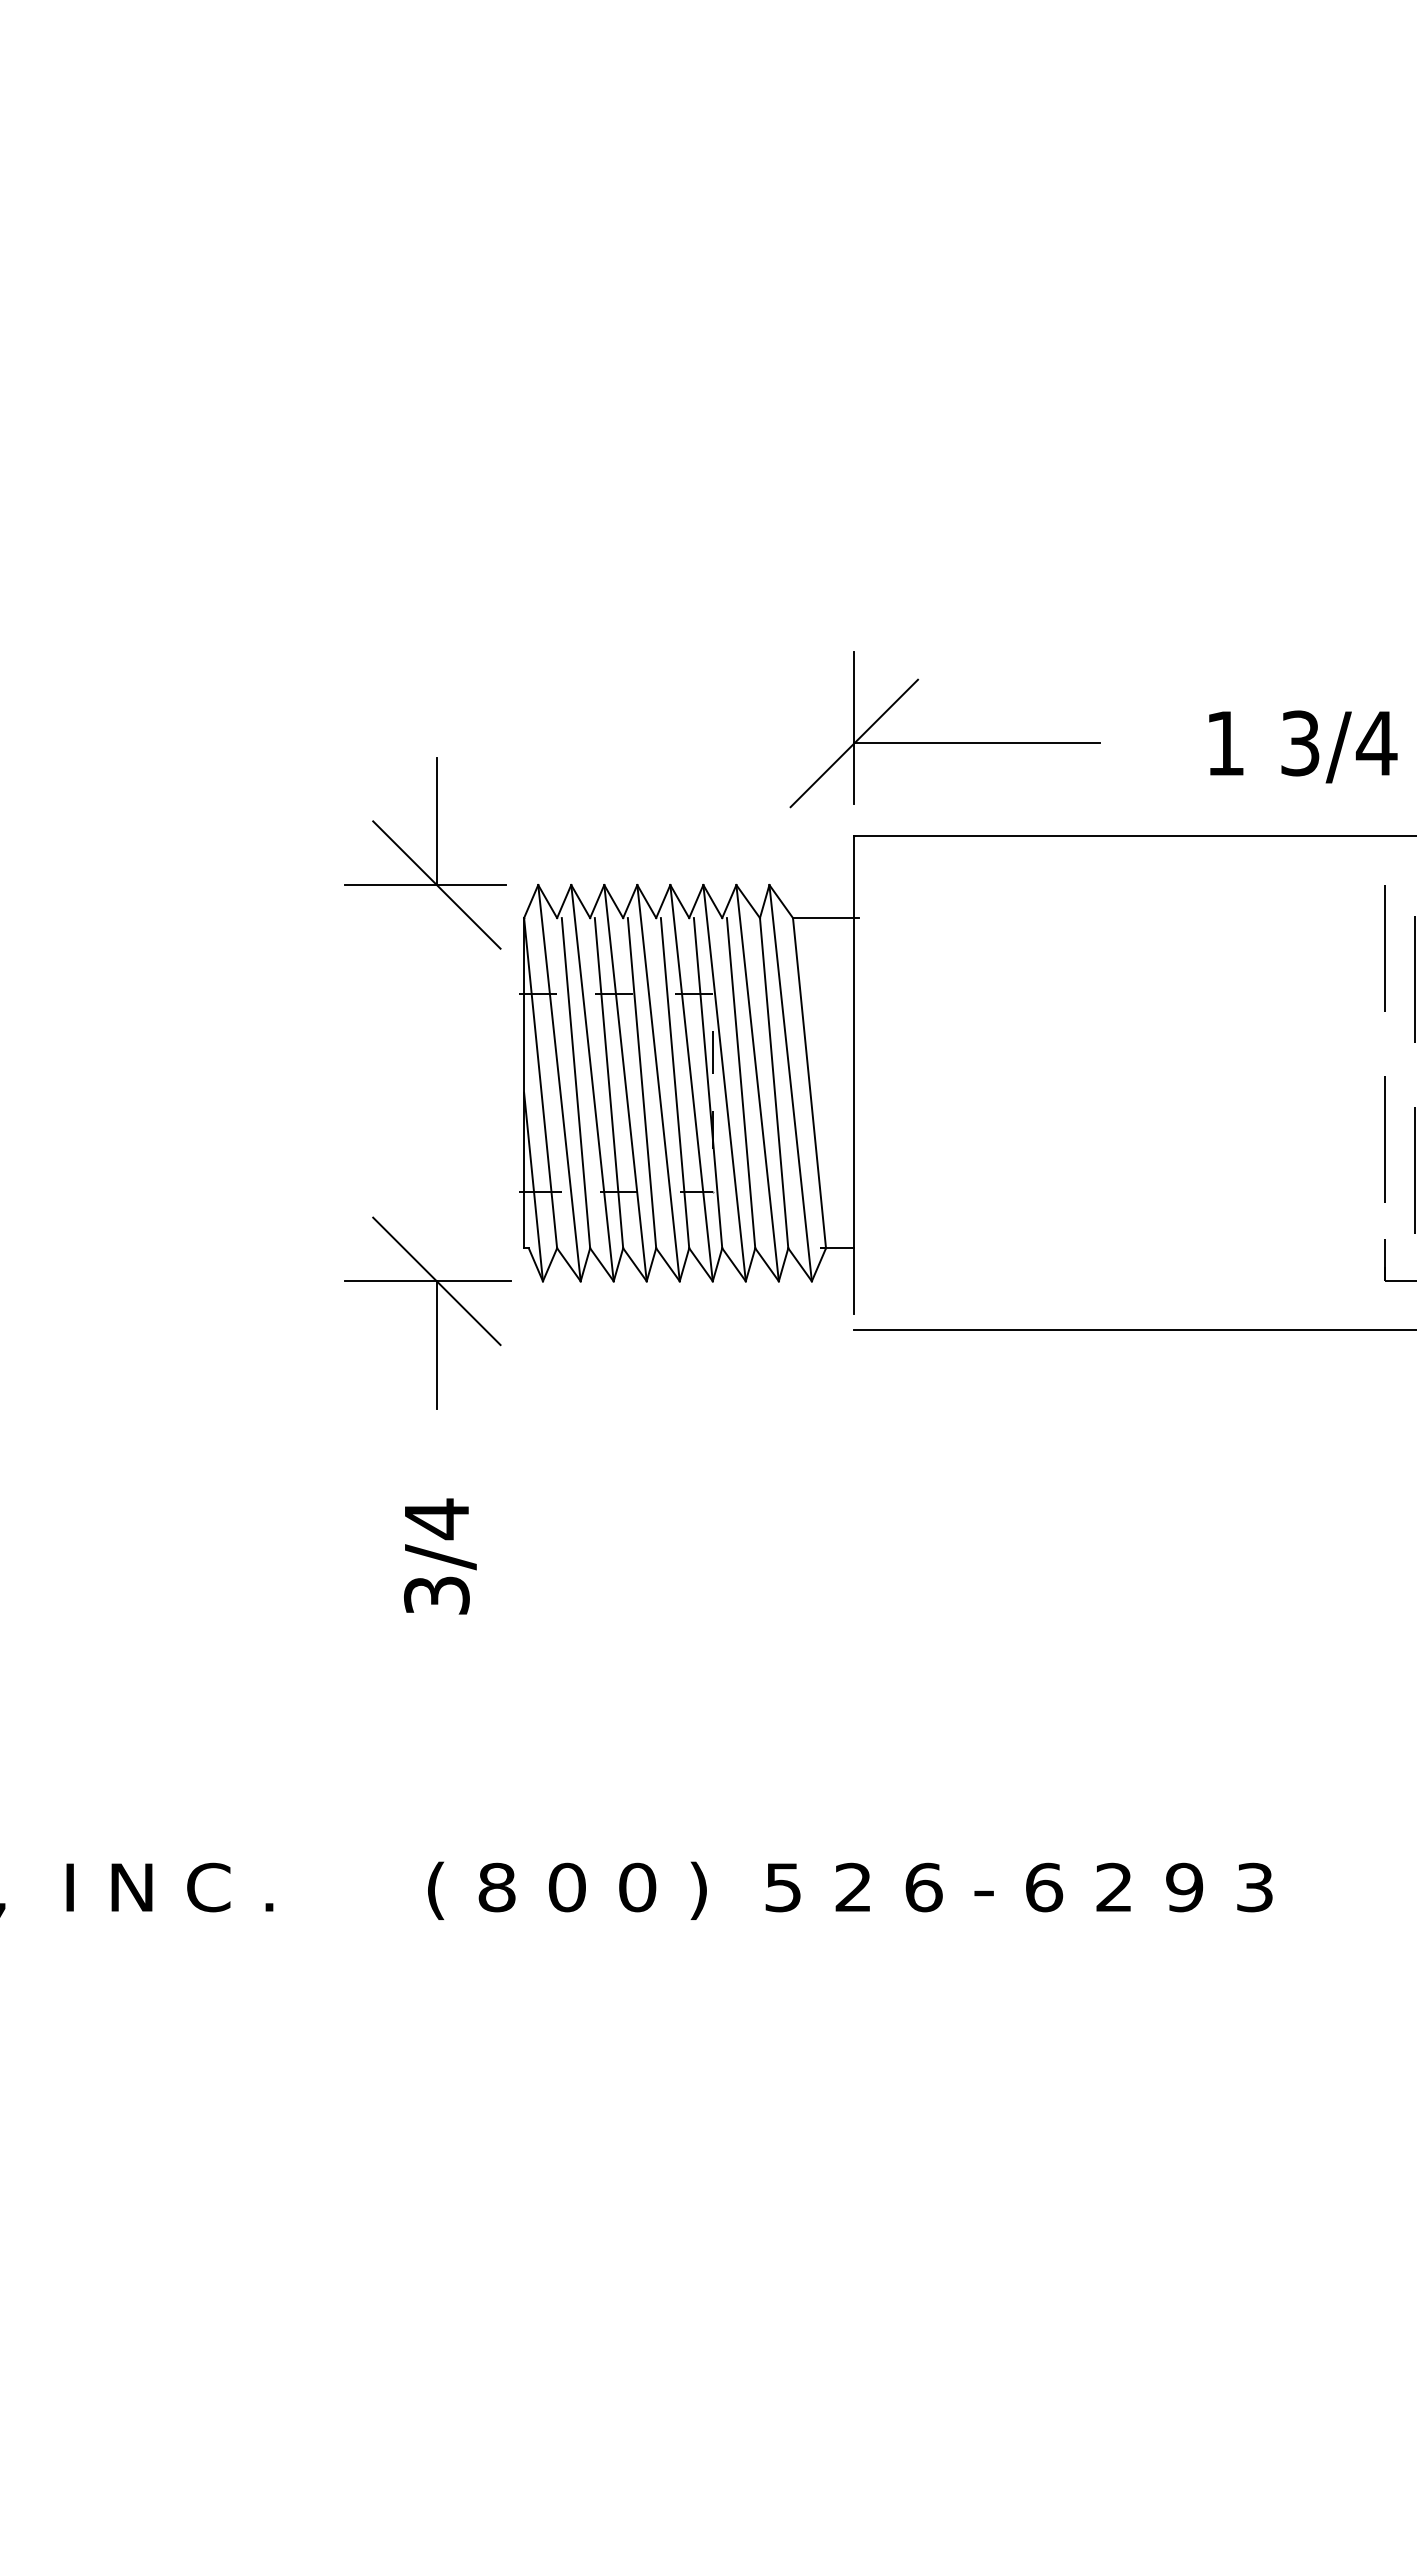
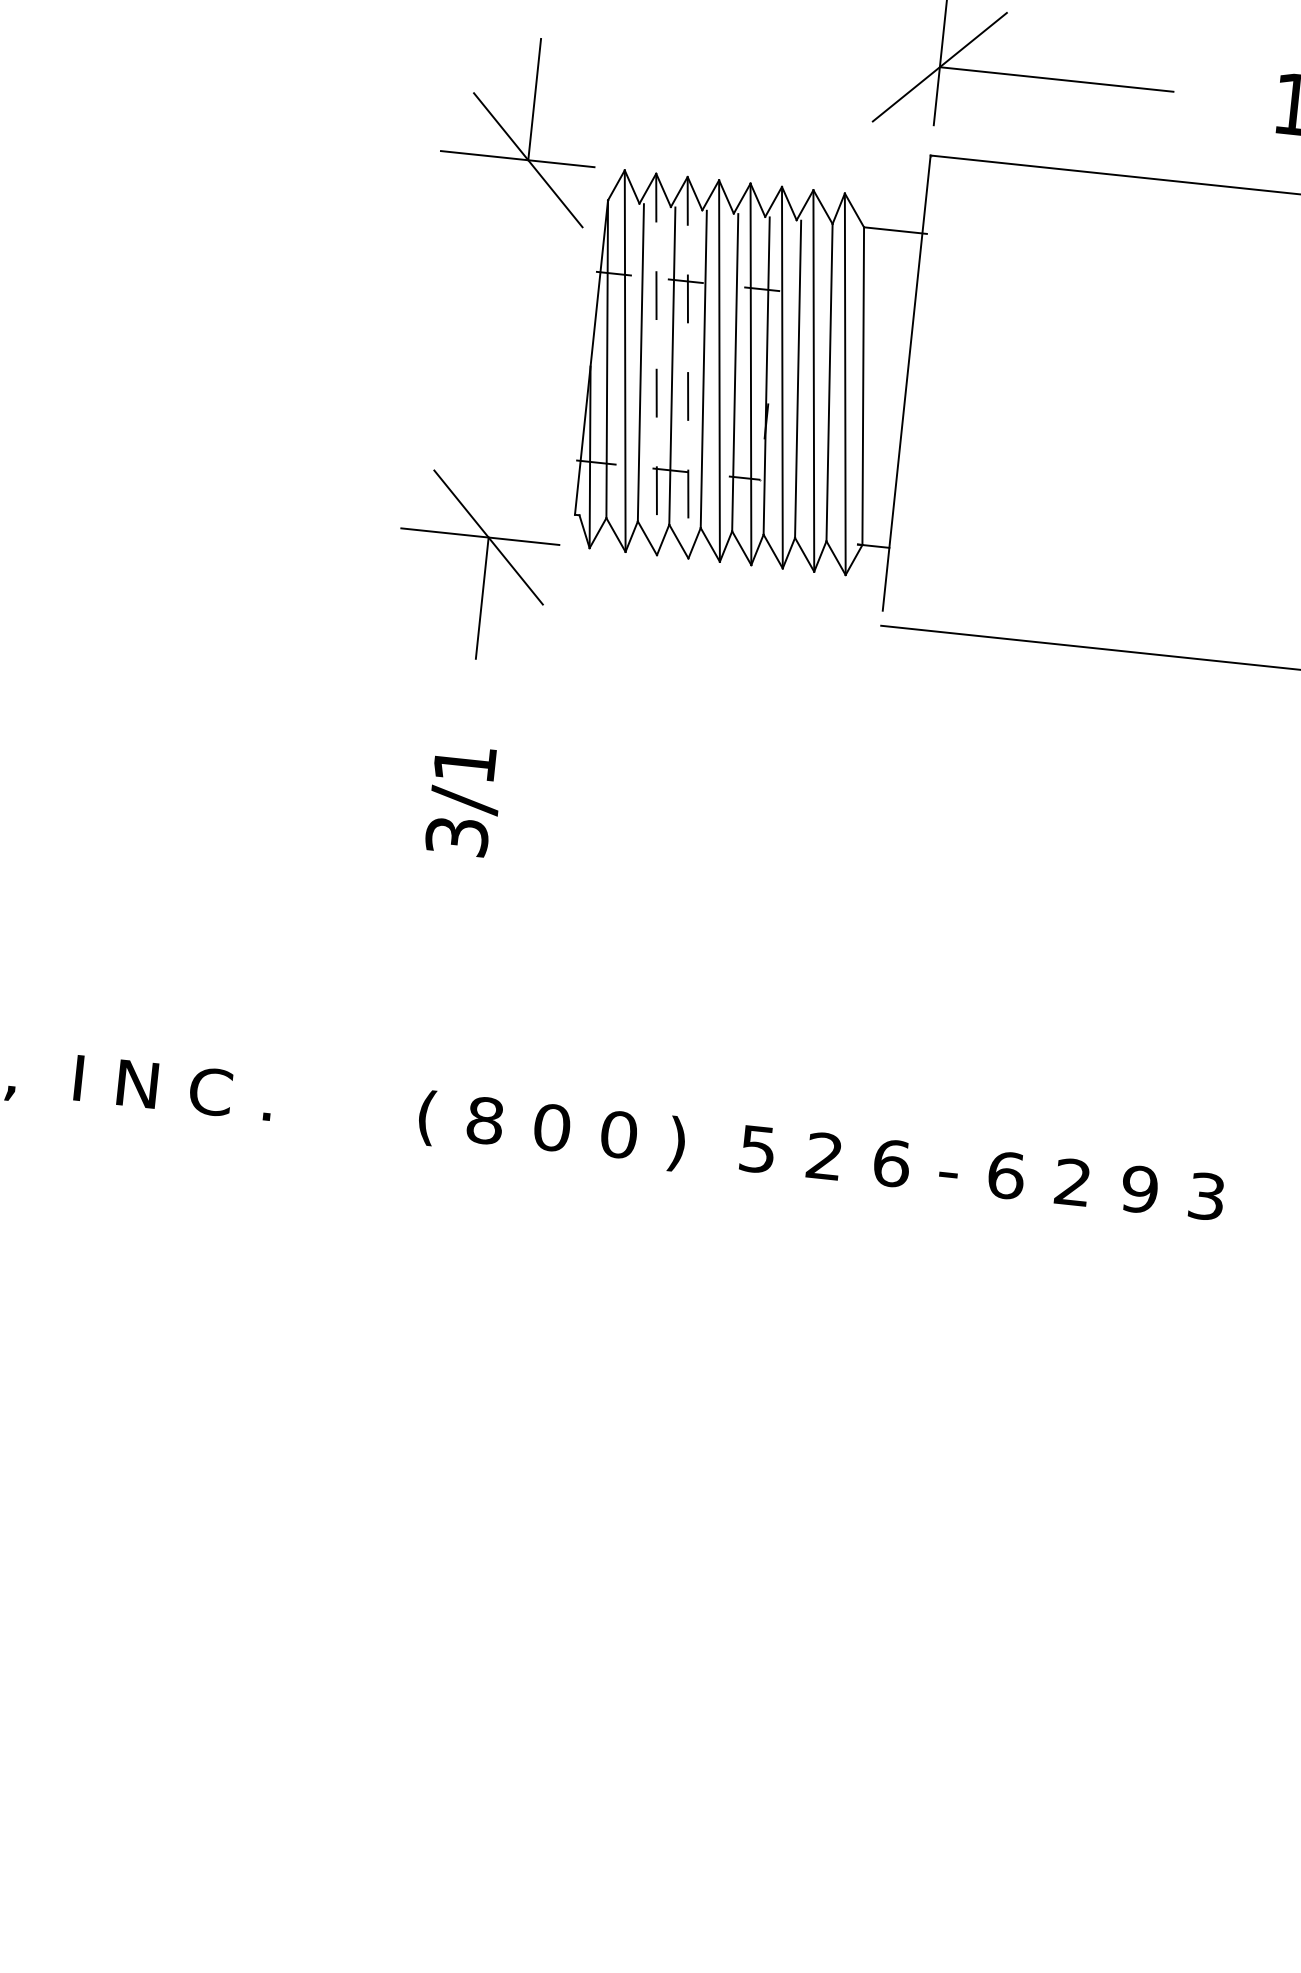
line: (712, 1052) -> (773, 347), removed
line: (592, 1083) -> (656, 364), solid -> dashed
line: (625, 1083) -> (688, 368), solid -> dashed
text: (436, 1519) -> (464, 764), 3/4 -> 3/1

